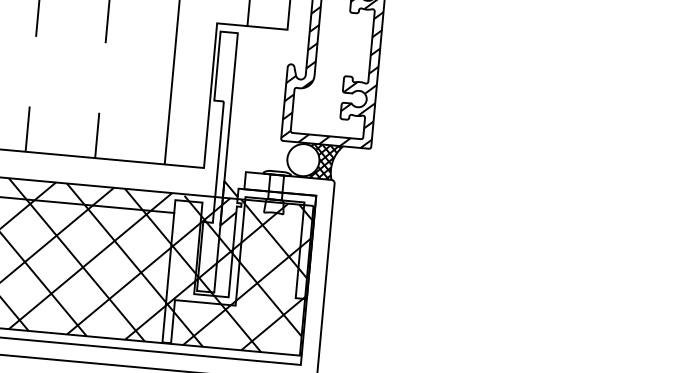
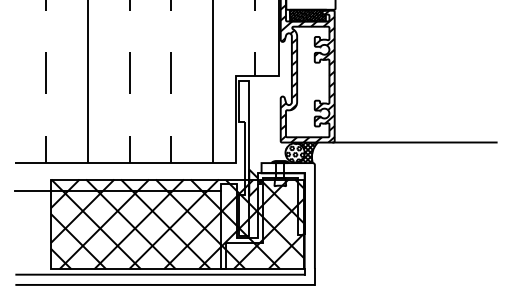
hatch: (304, 159) -> (295, 152), added
line: (504, 160) -> (414, 142), added

